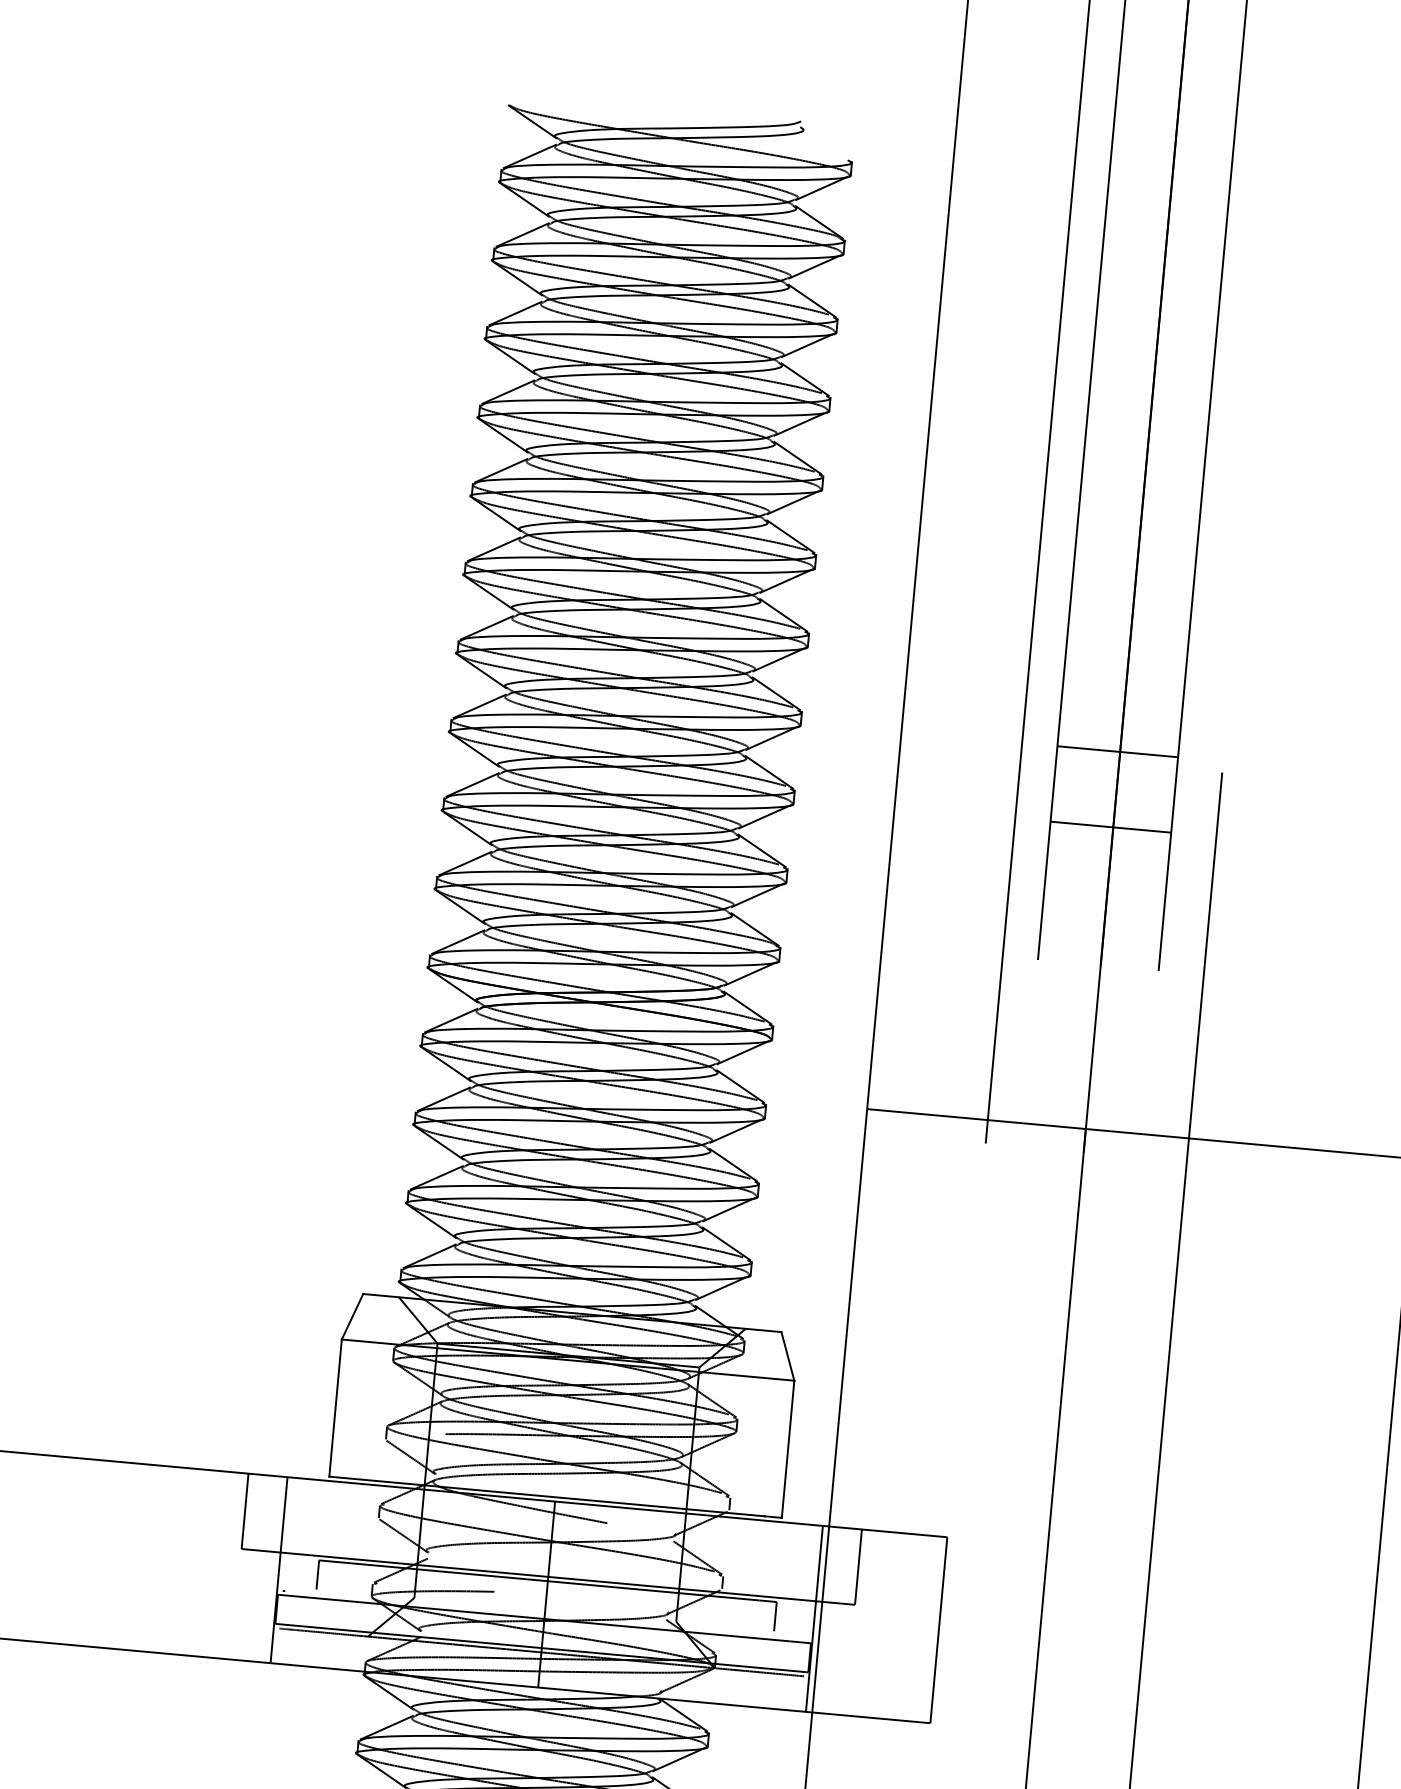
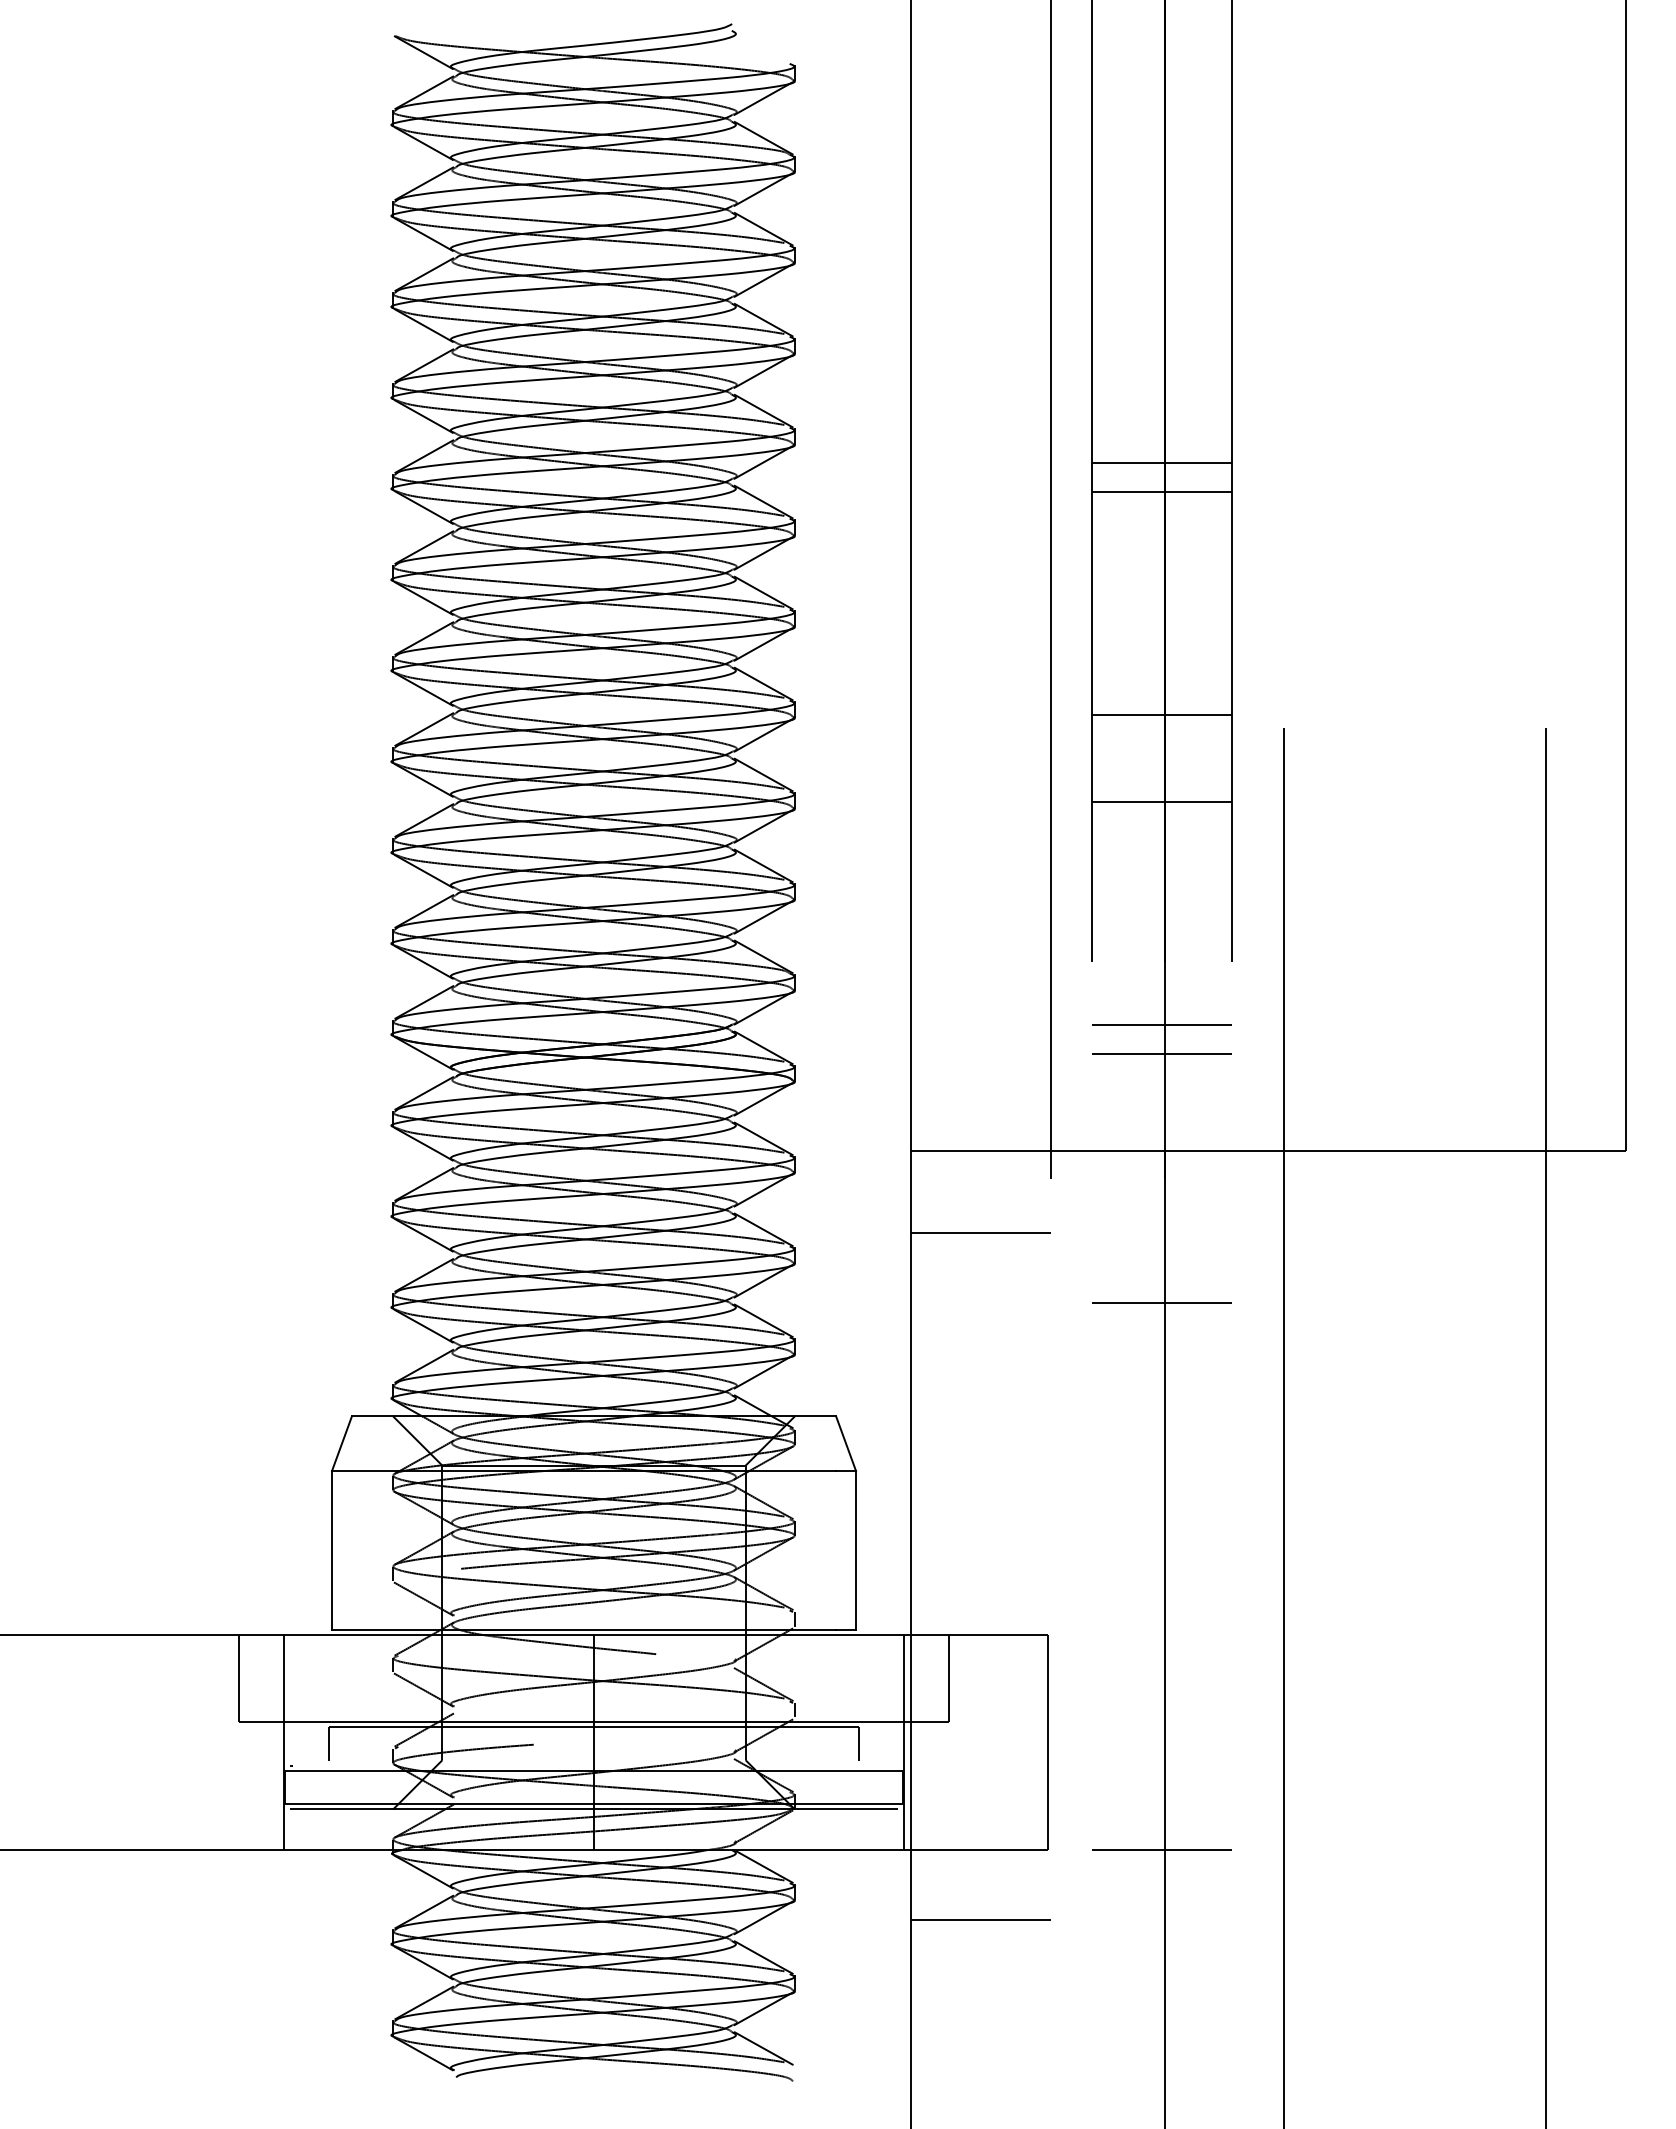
line: (1137, 534) -> (1161, 463), added
line: (1135, 559) -> (1161, 492), added
line: (1093, 1019) -> (1161, 1024), added
line: (1090, 1045) -> (1161, 1054), added
line: (921, 1184) -> (981, 1232), added
line: (1071, 1259) -> (1161, 1302), added
line: (1028, 1732) -> (1161, 1850), added
line: (867, 1777) -> (981, 1919), added

